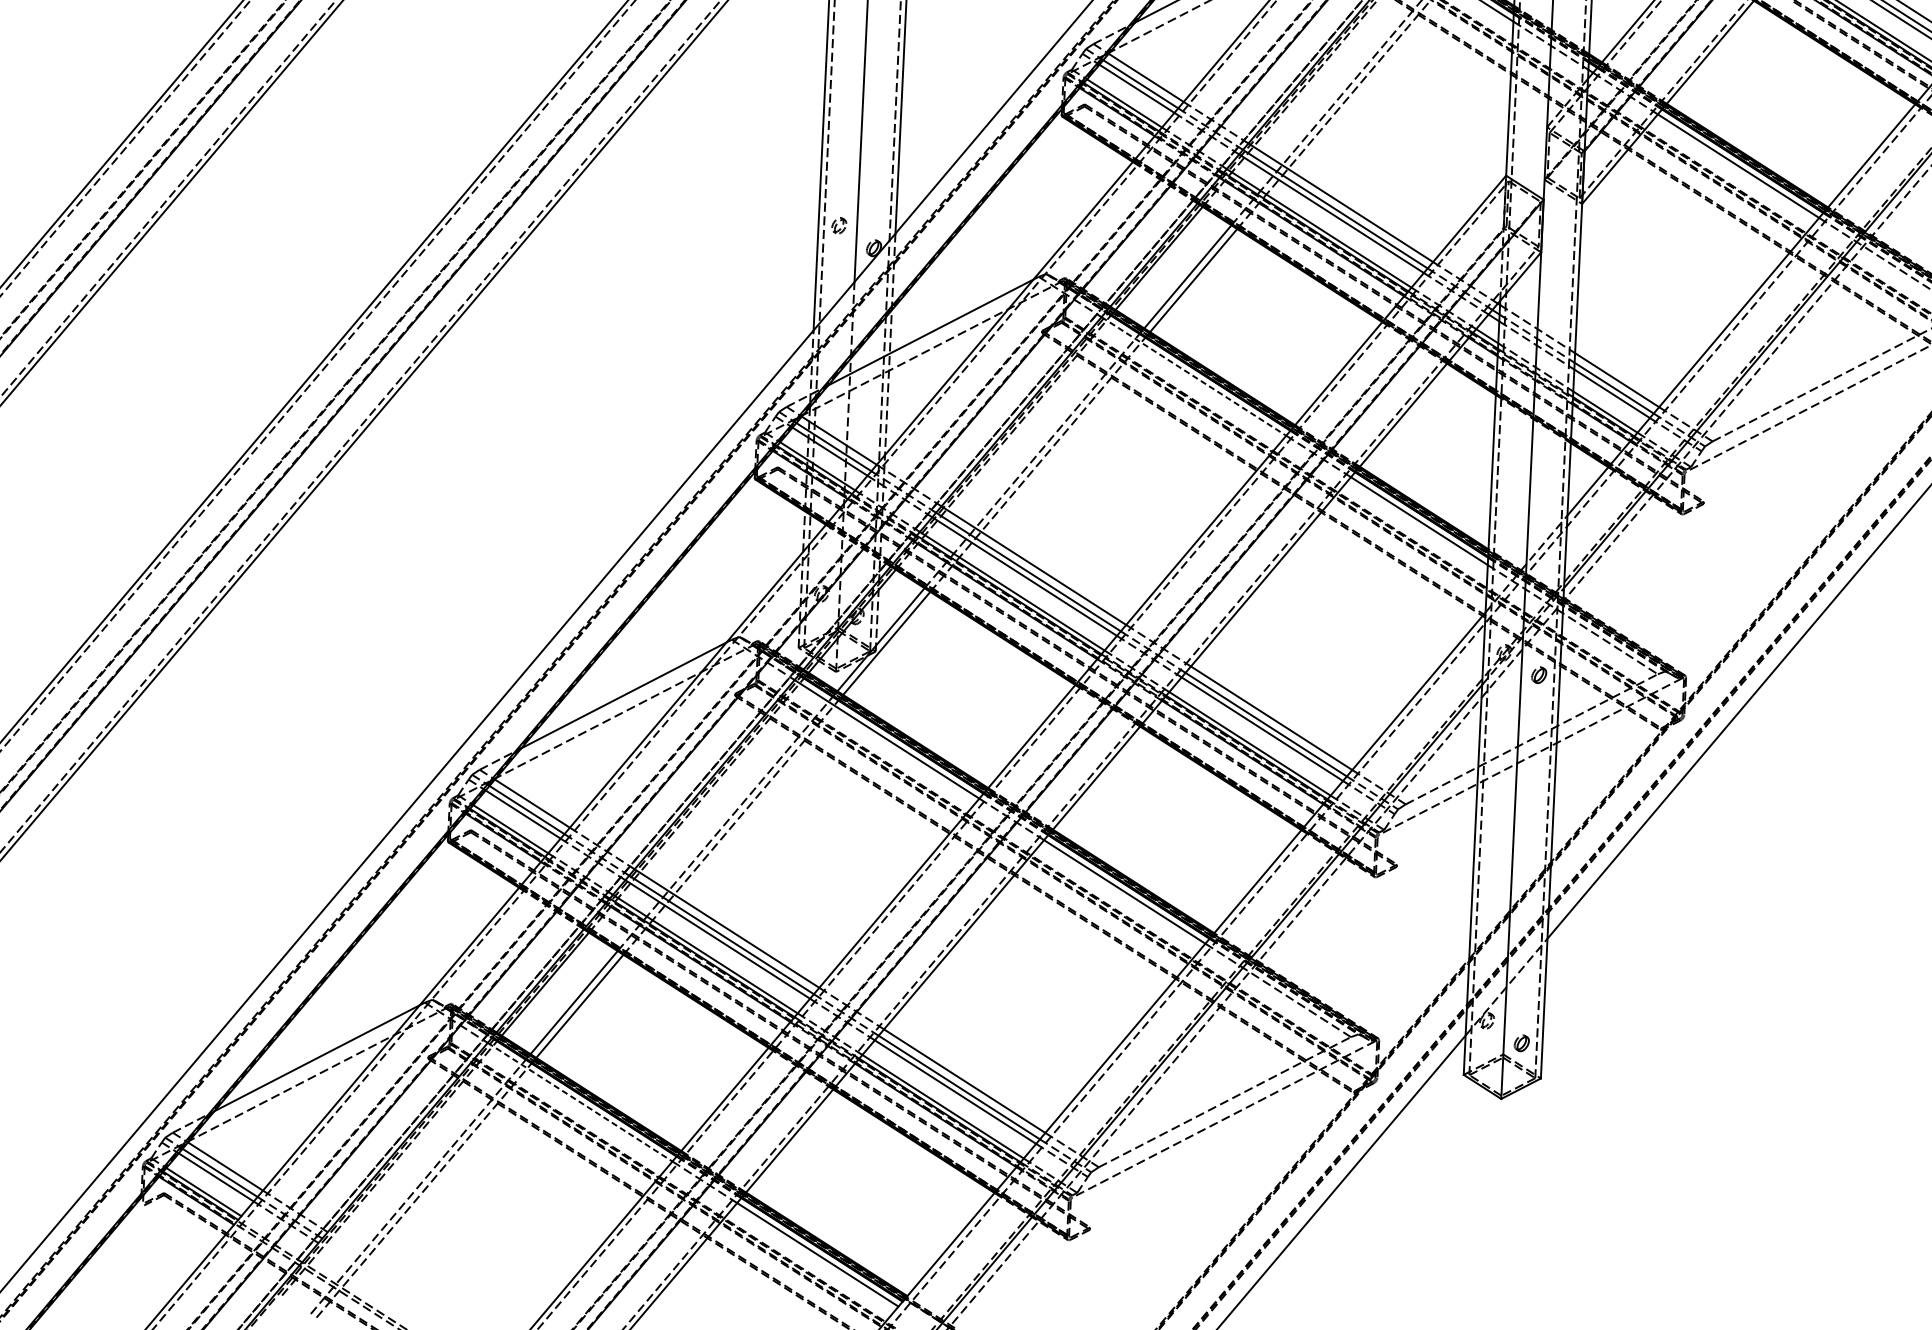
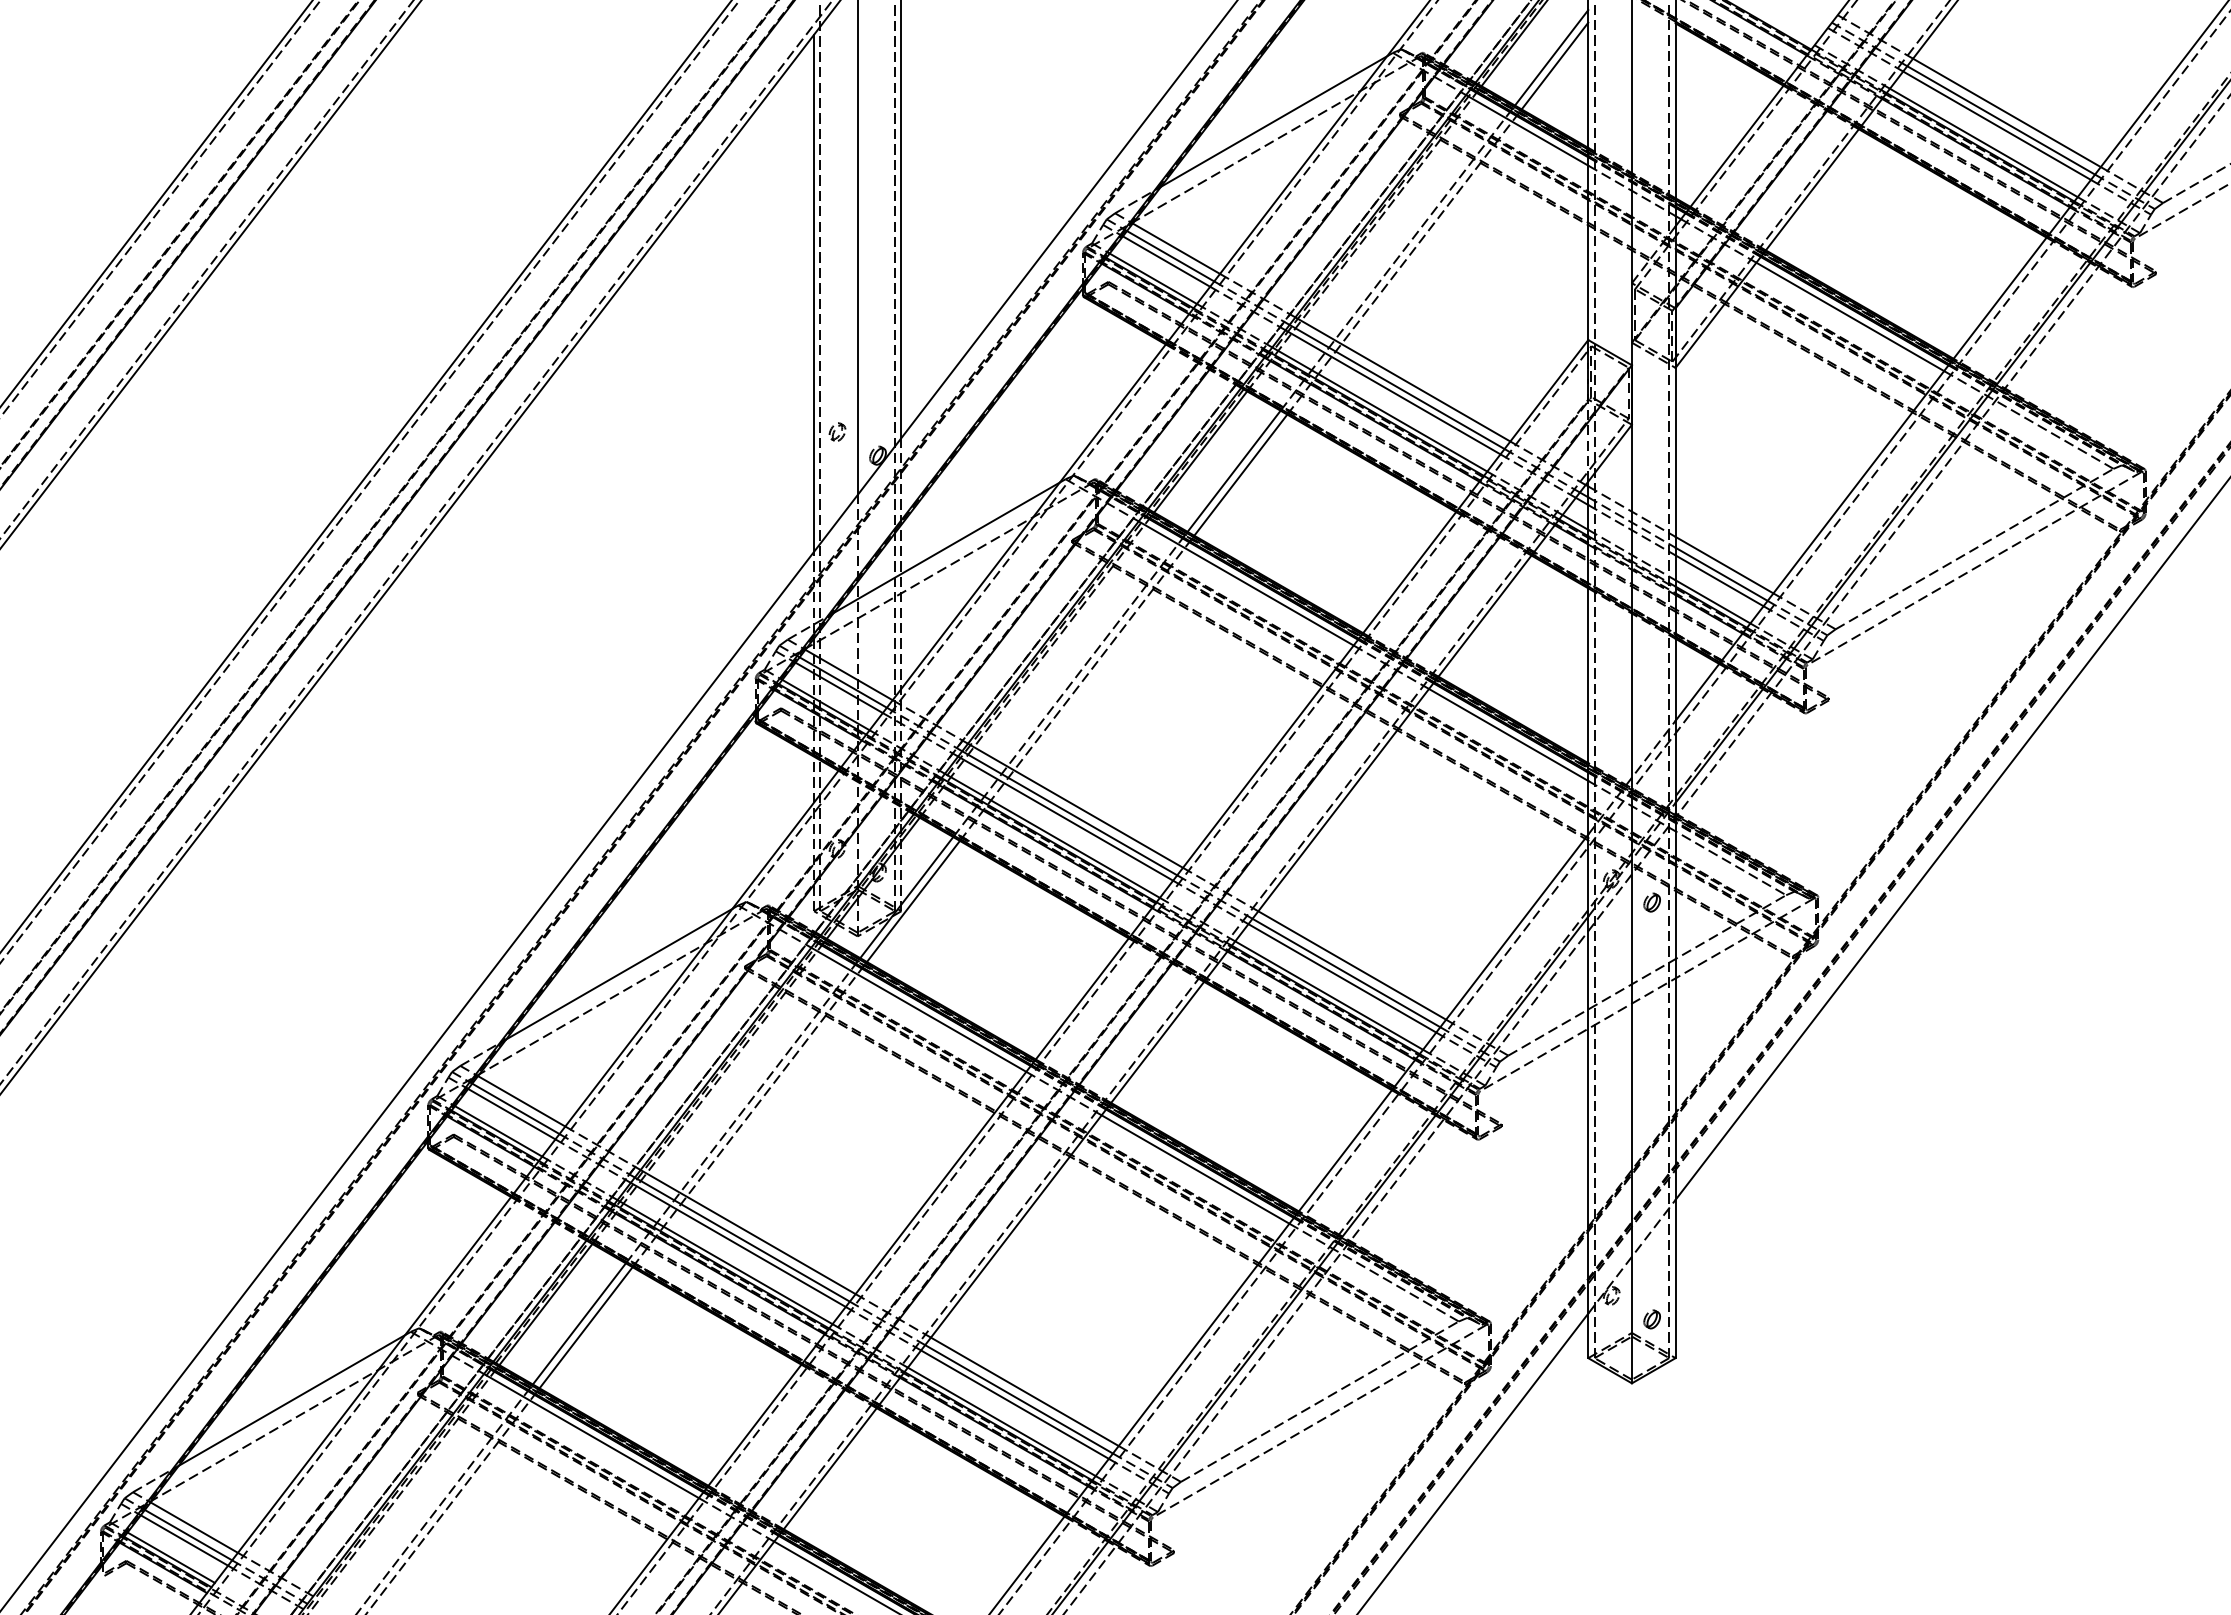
line: (1194, 376) -> (1246, 583), dashed -> solid
line: (580, 1102) -> (591, 1436), dashed -> solid

